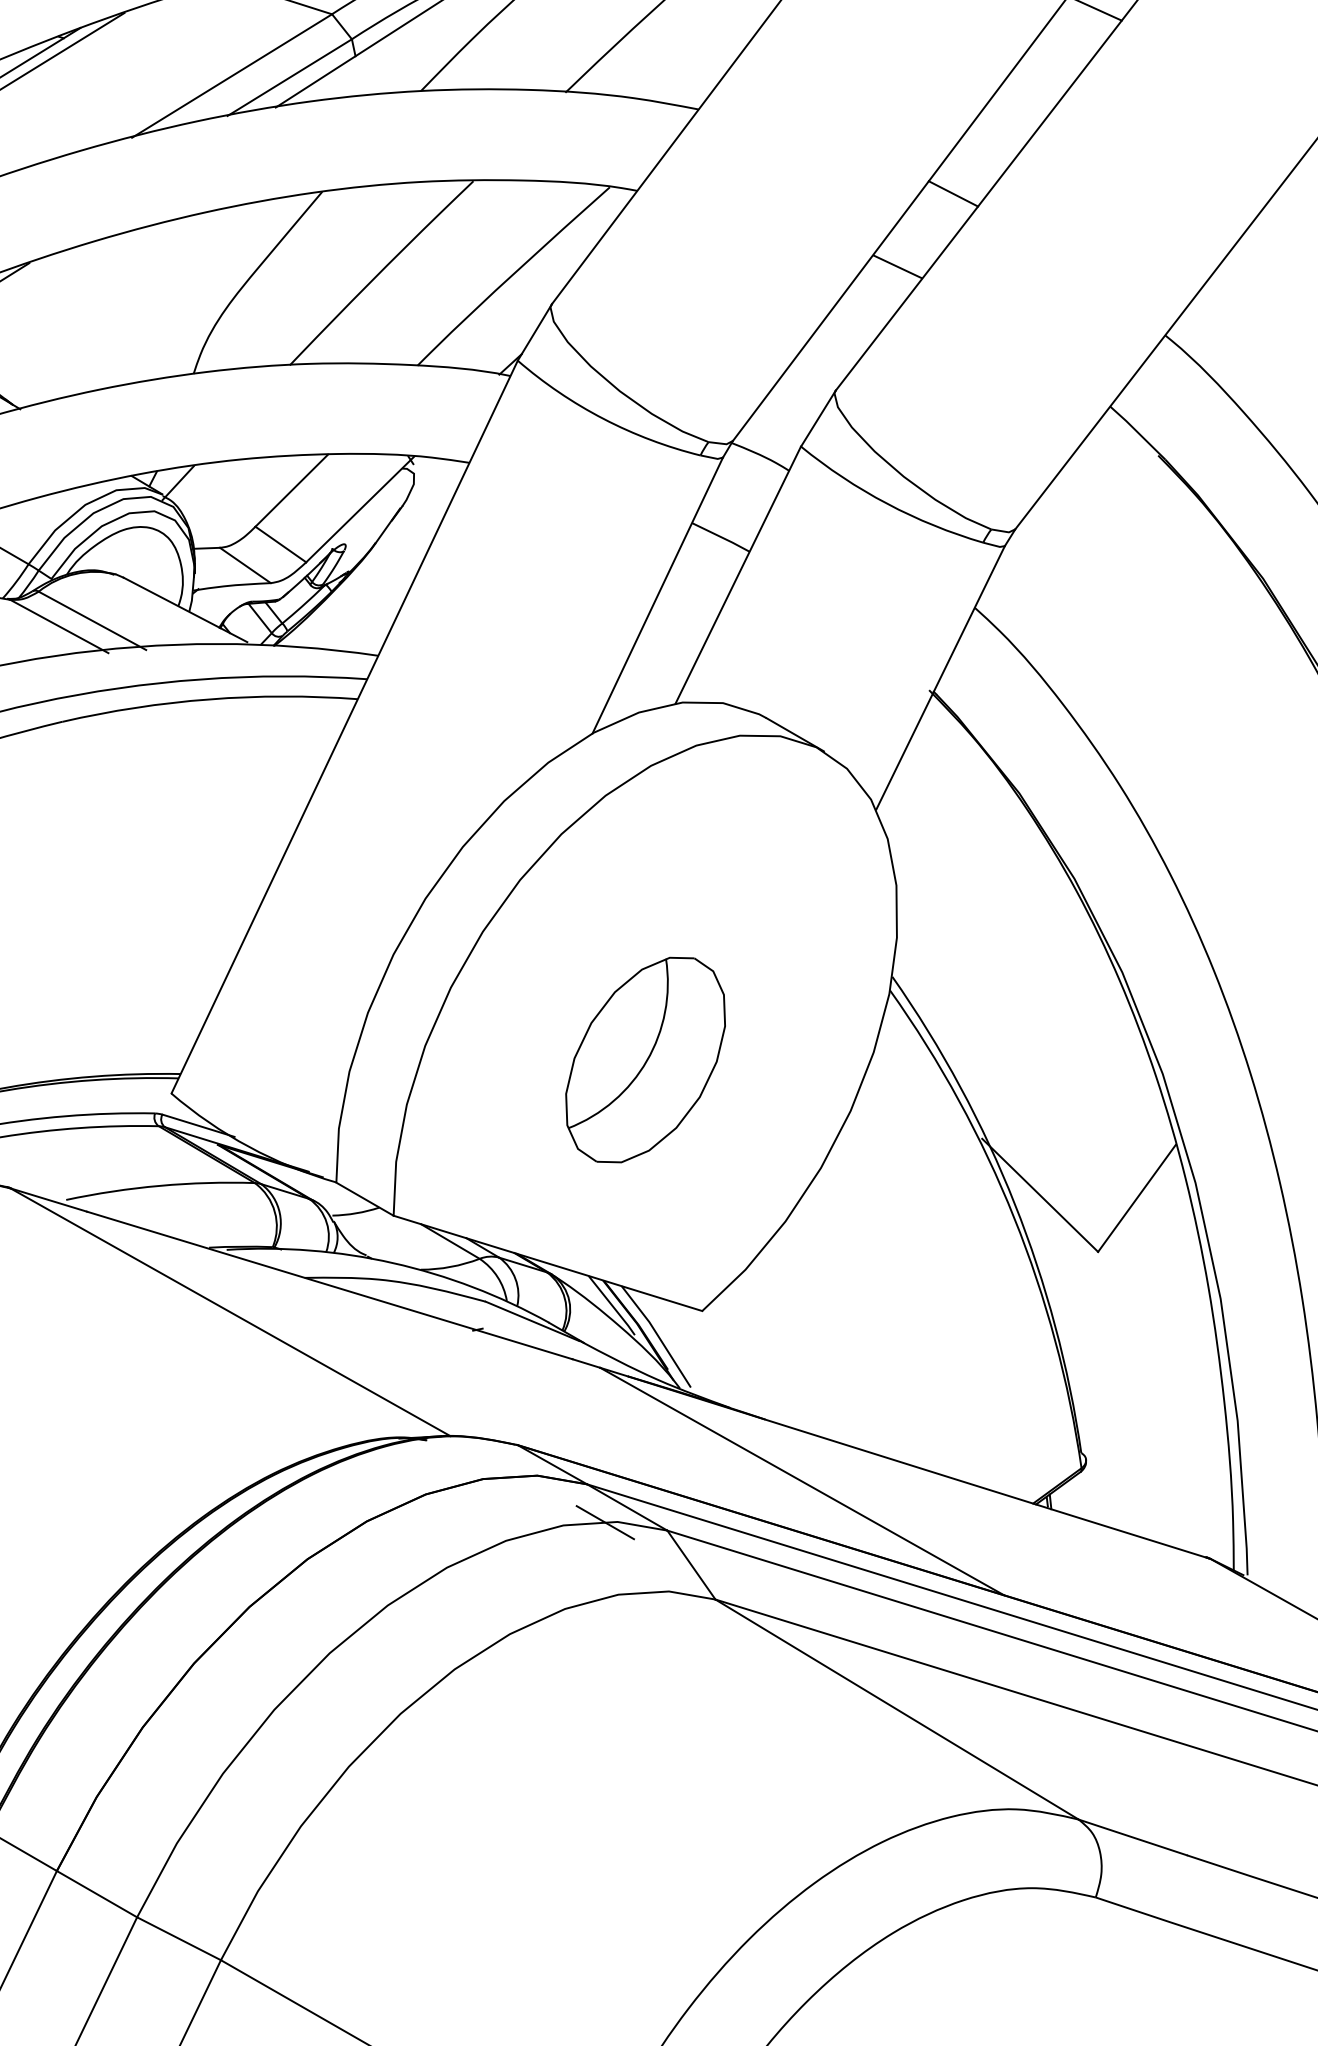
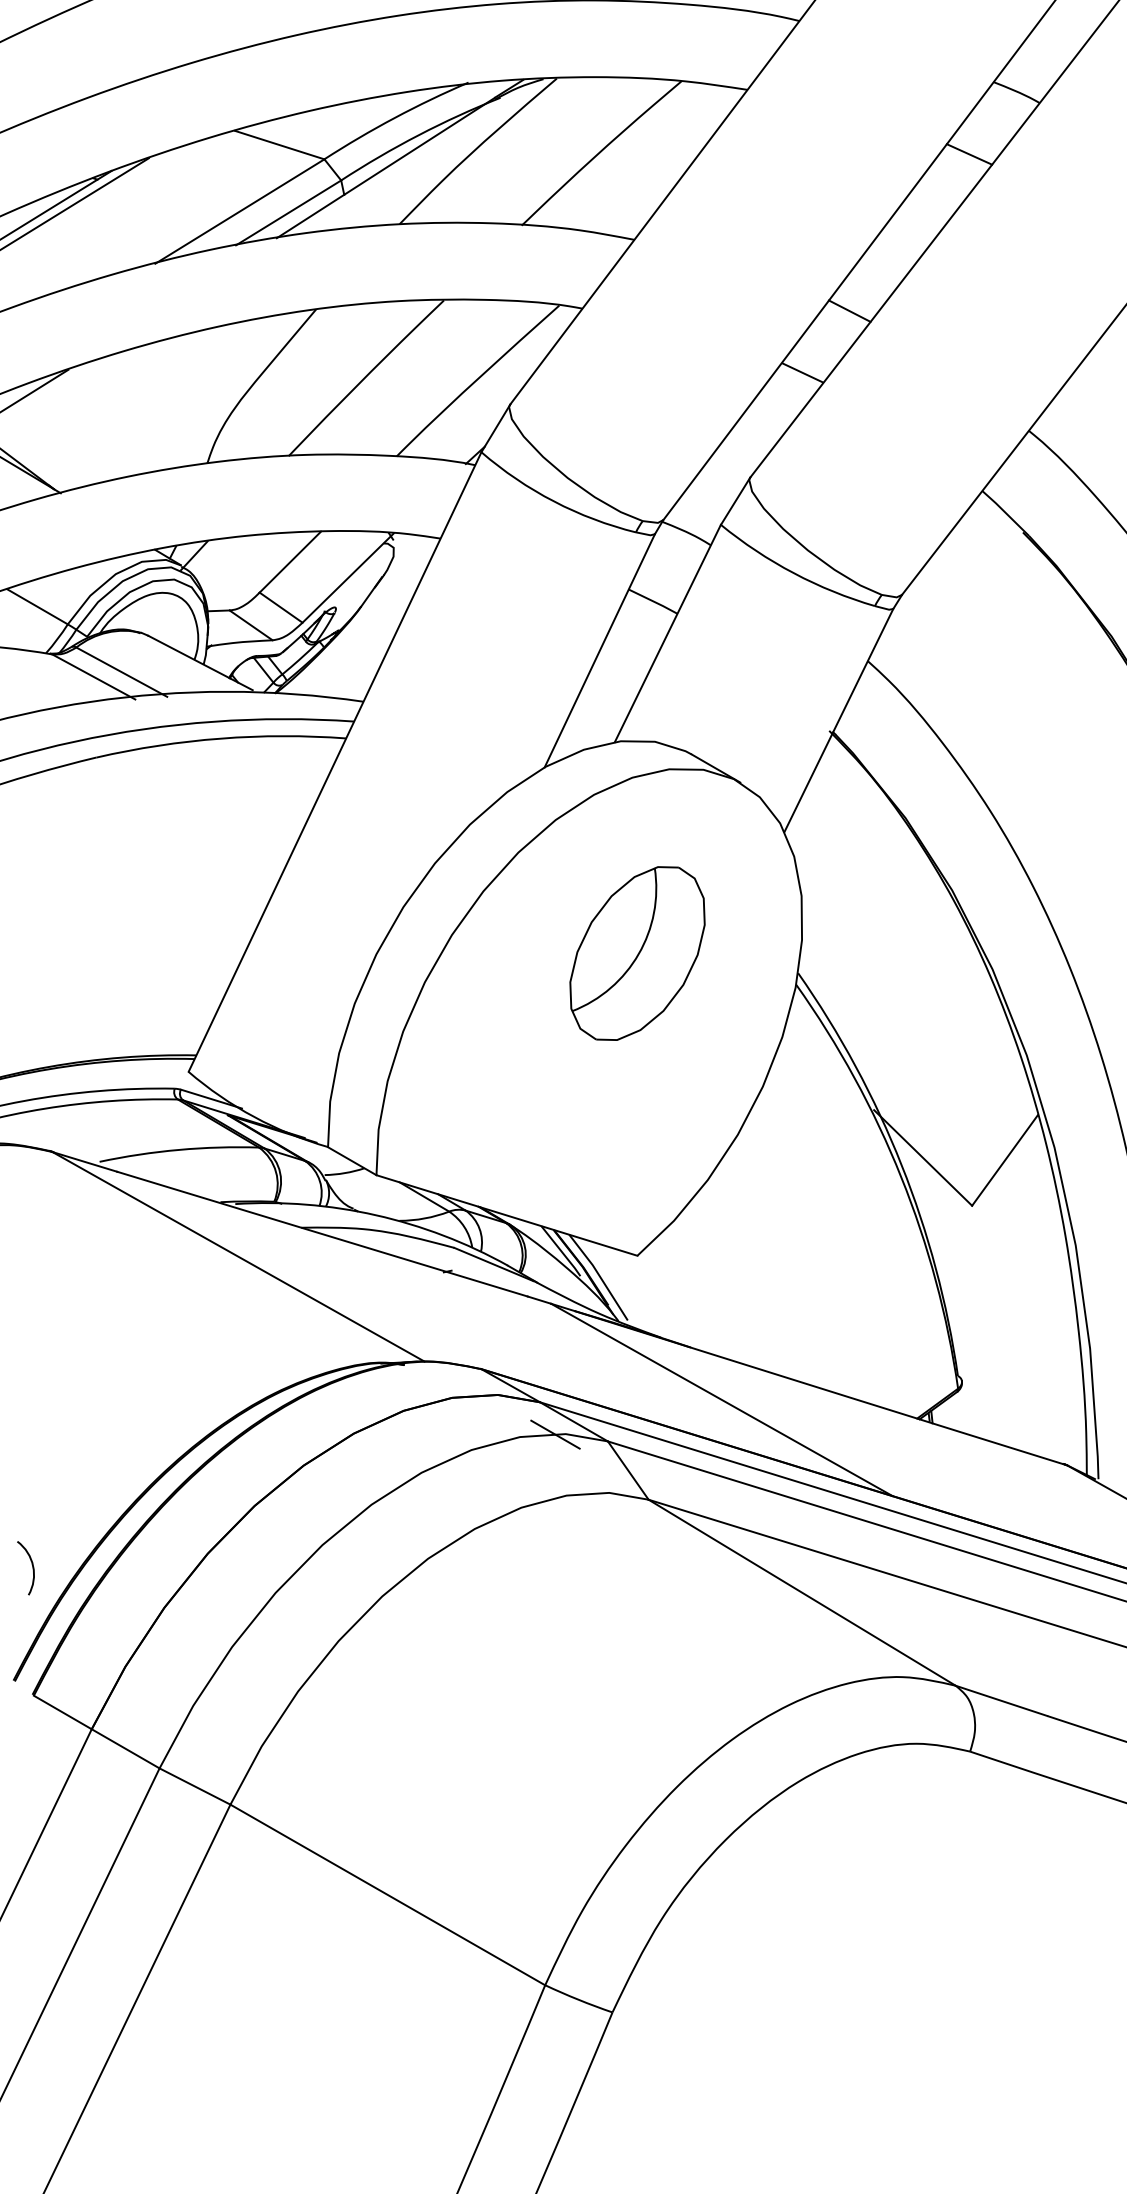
part: (645, 1059) -> (637, 953), moved

